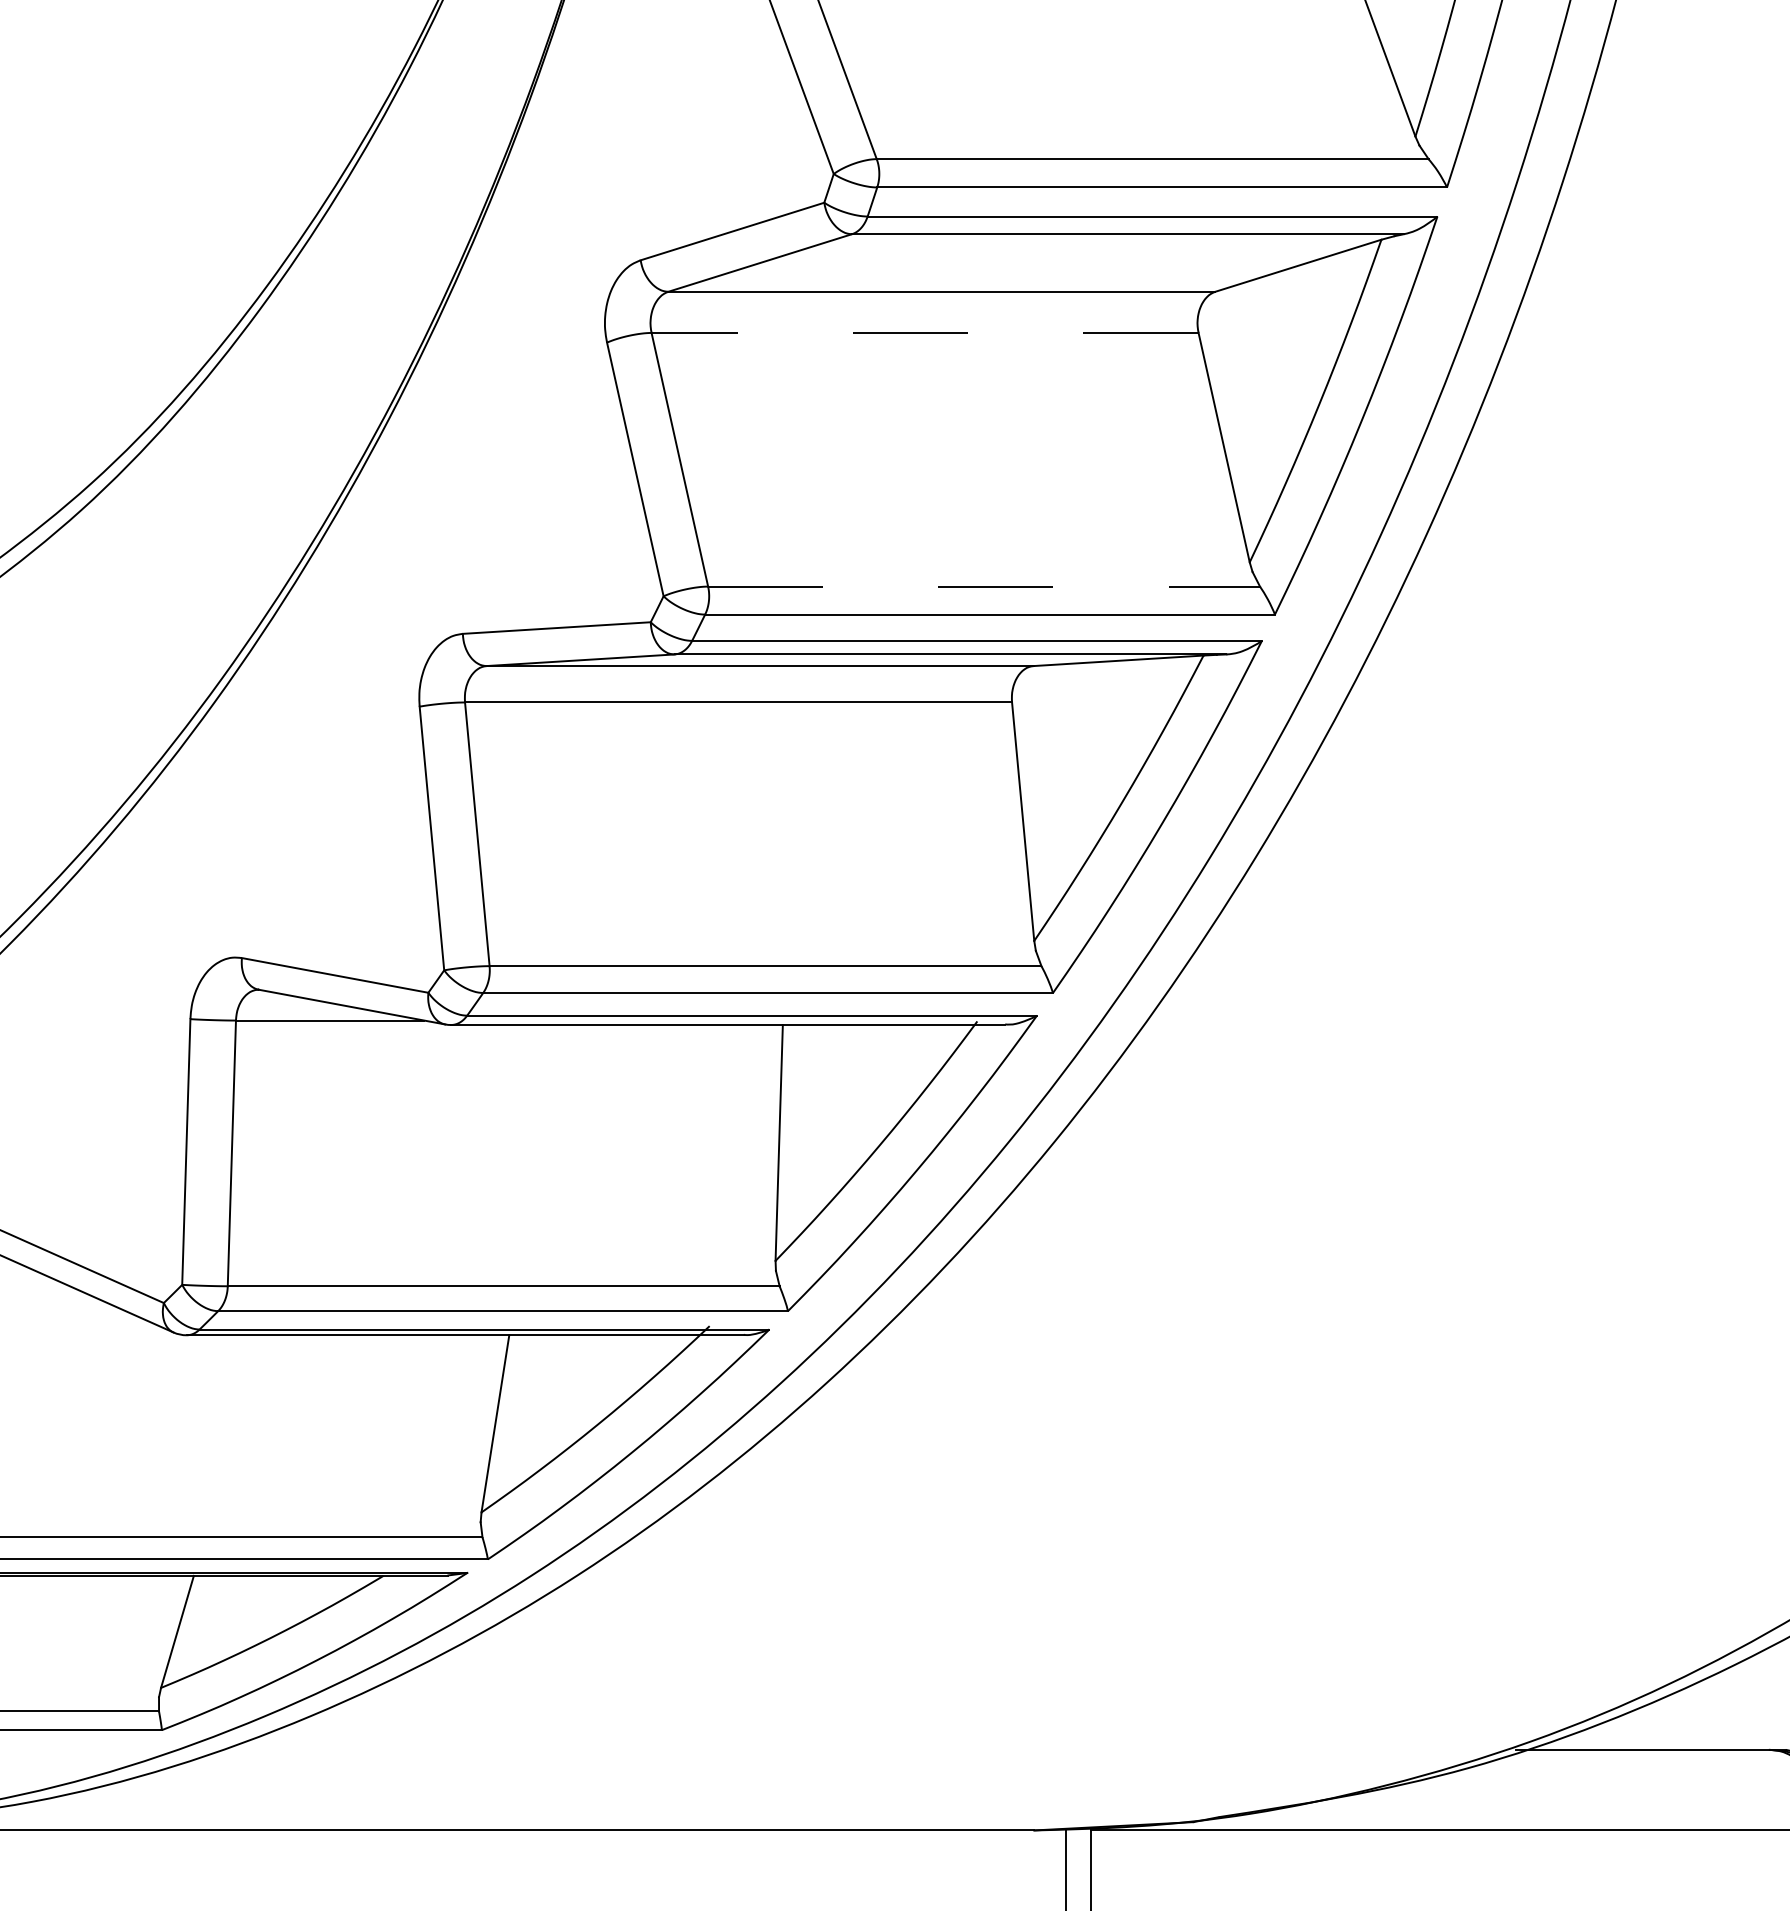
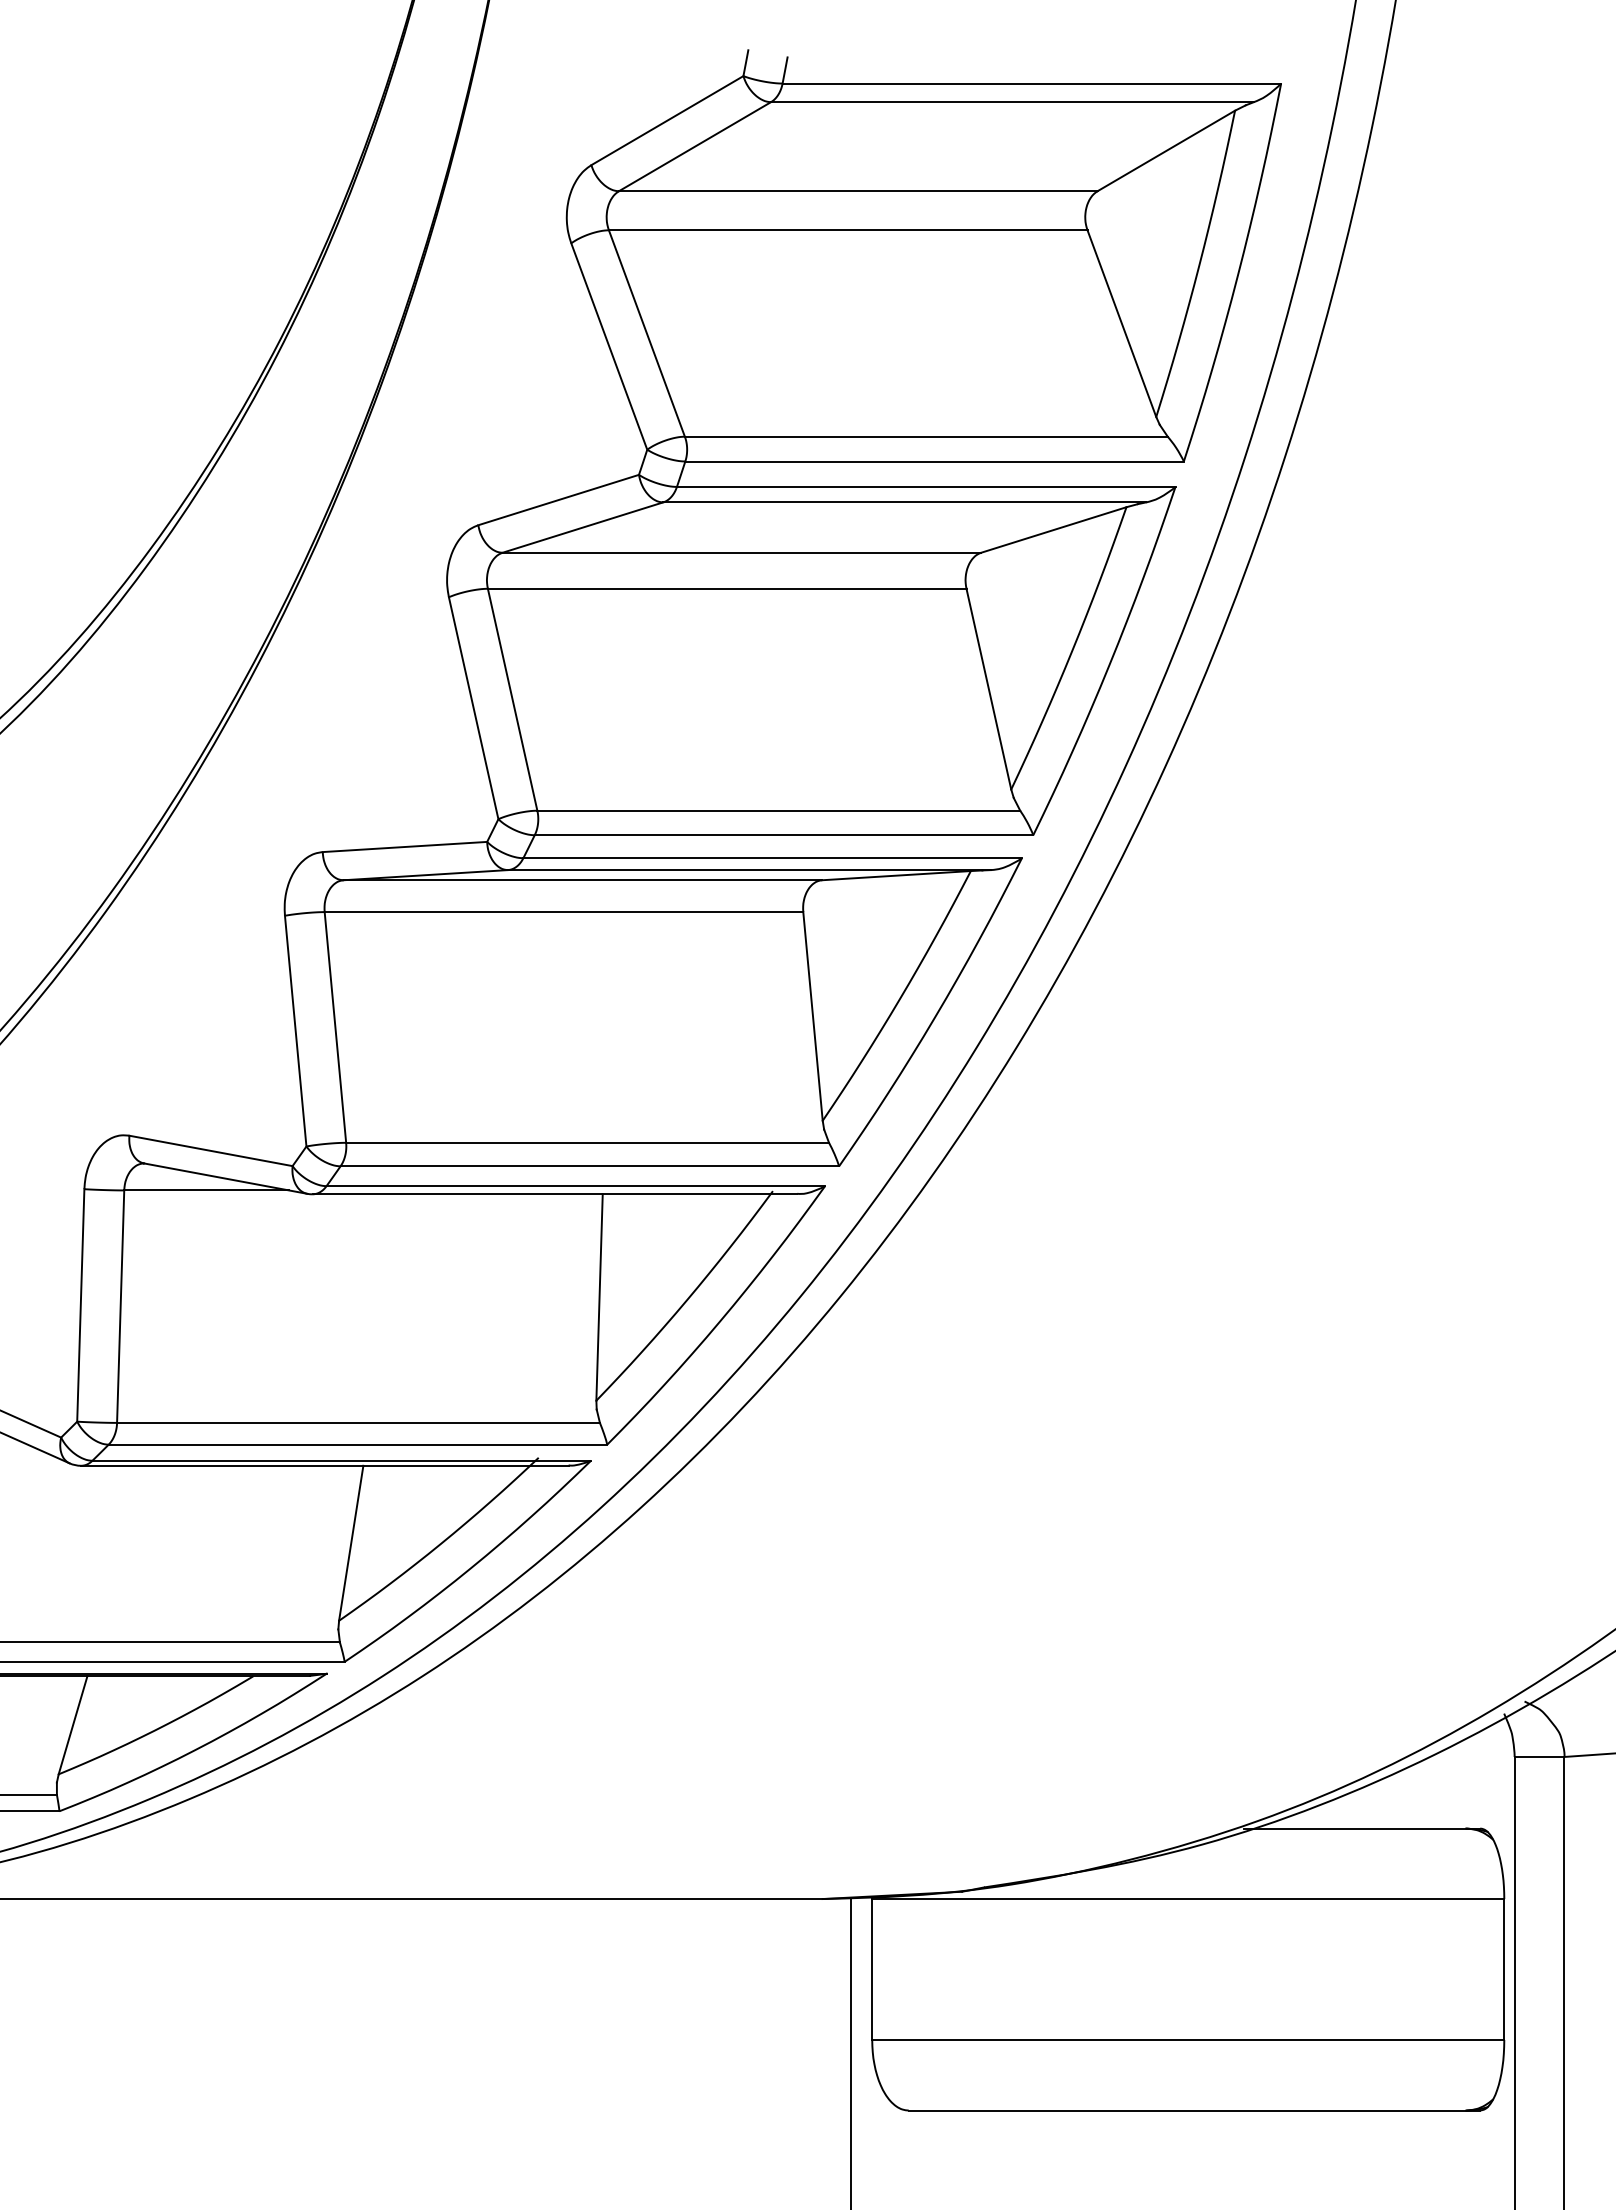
line: (924, 332) -> (726, 588), dashed -> solid
line: (984, 586) -> (779, 810), dashed -> solid

